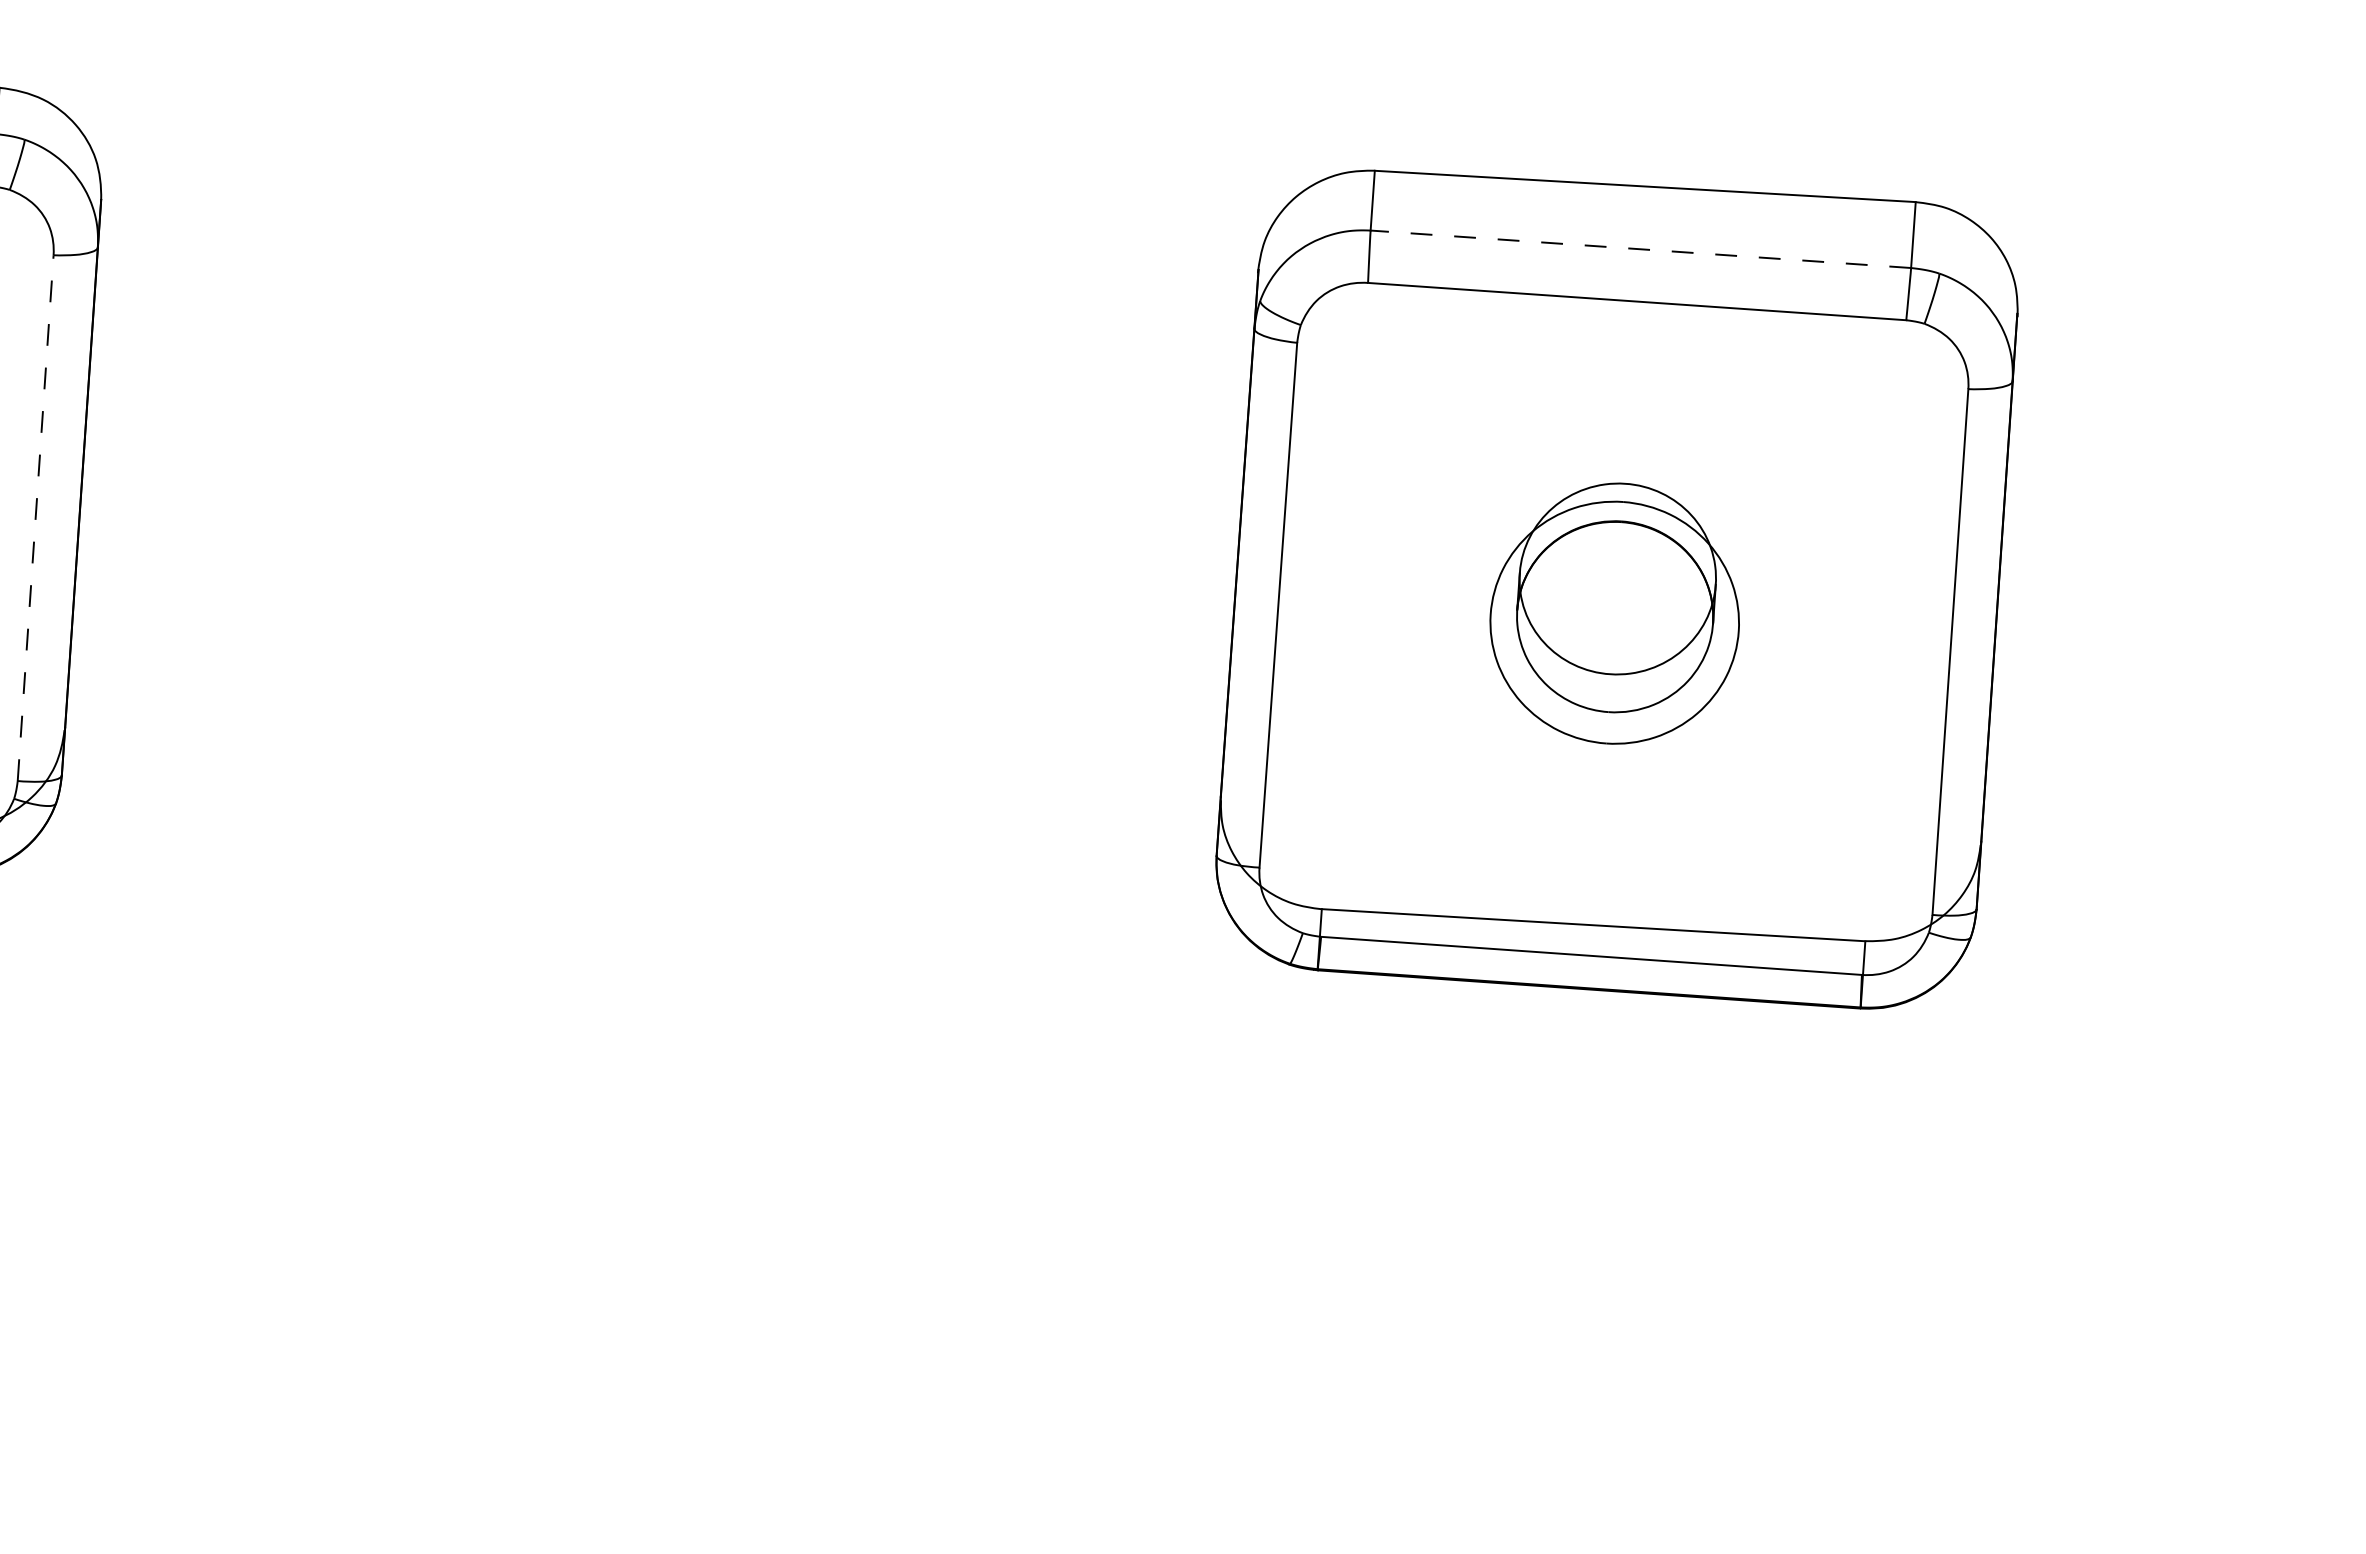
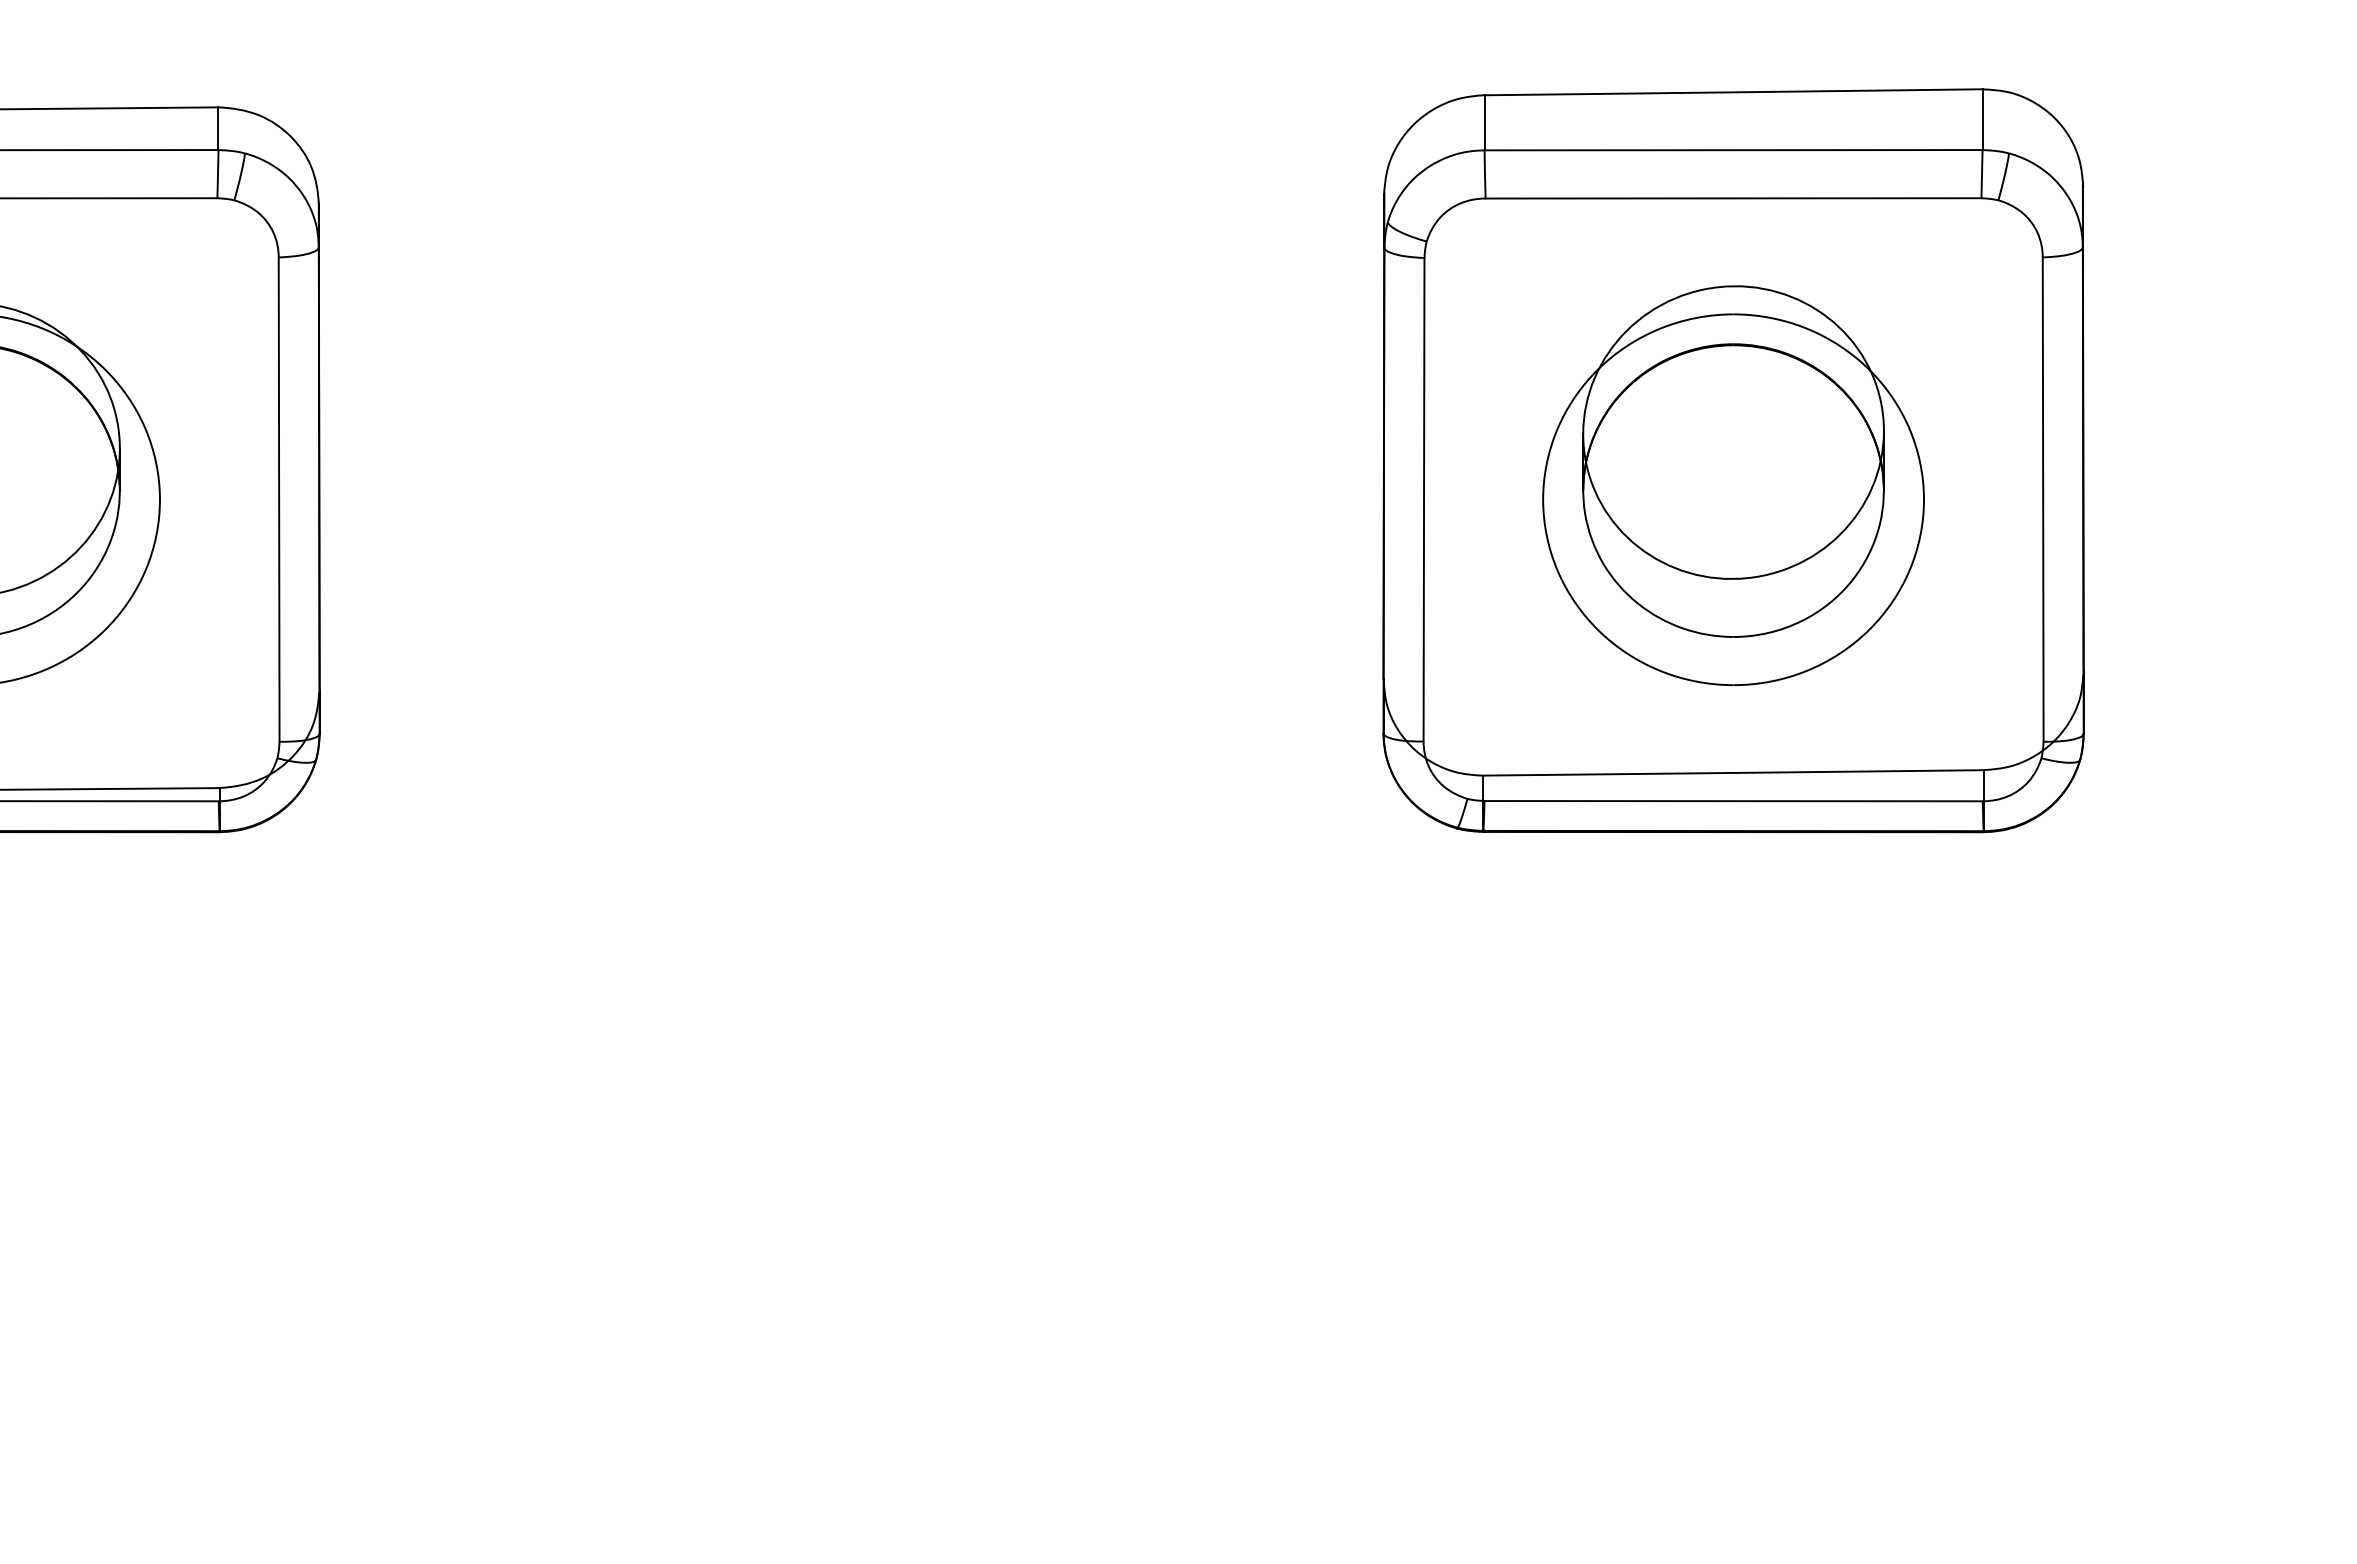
line: (1640, 249) -> (1733, 150), dashed -> solid
line: (36, 518) -> (279, 499), dashed -> solid
part: (1615, 613) -> (1733, 485), size x1.67

